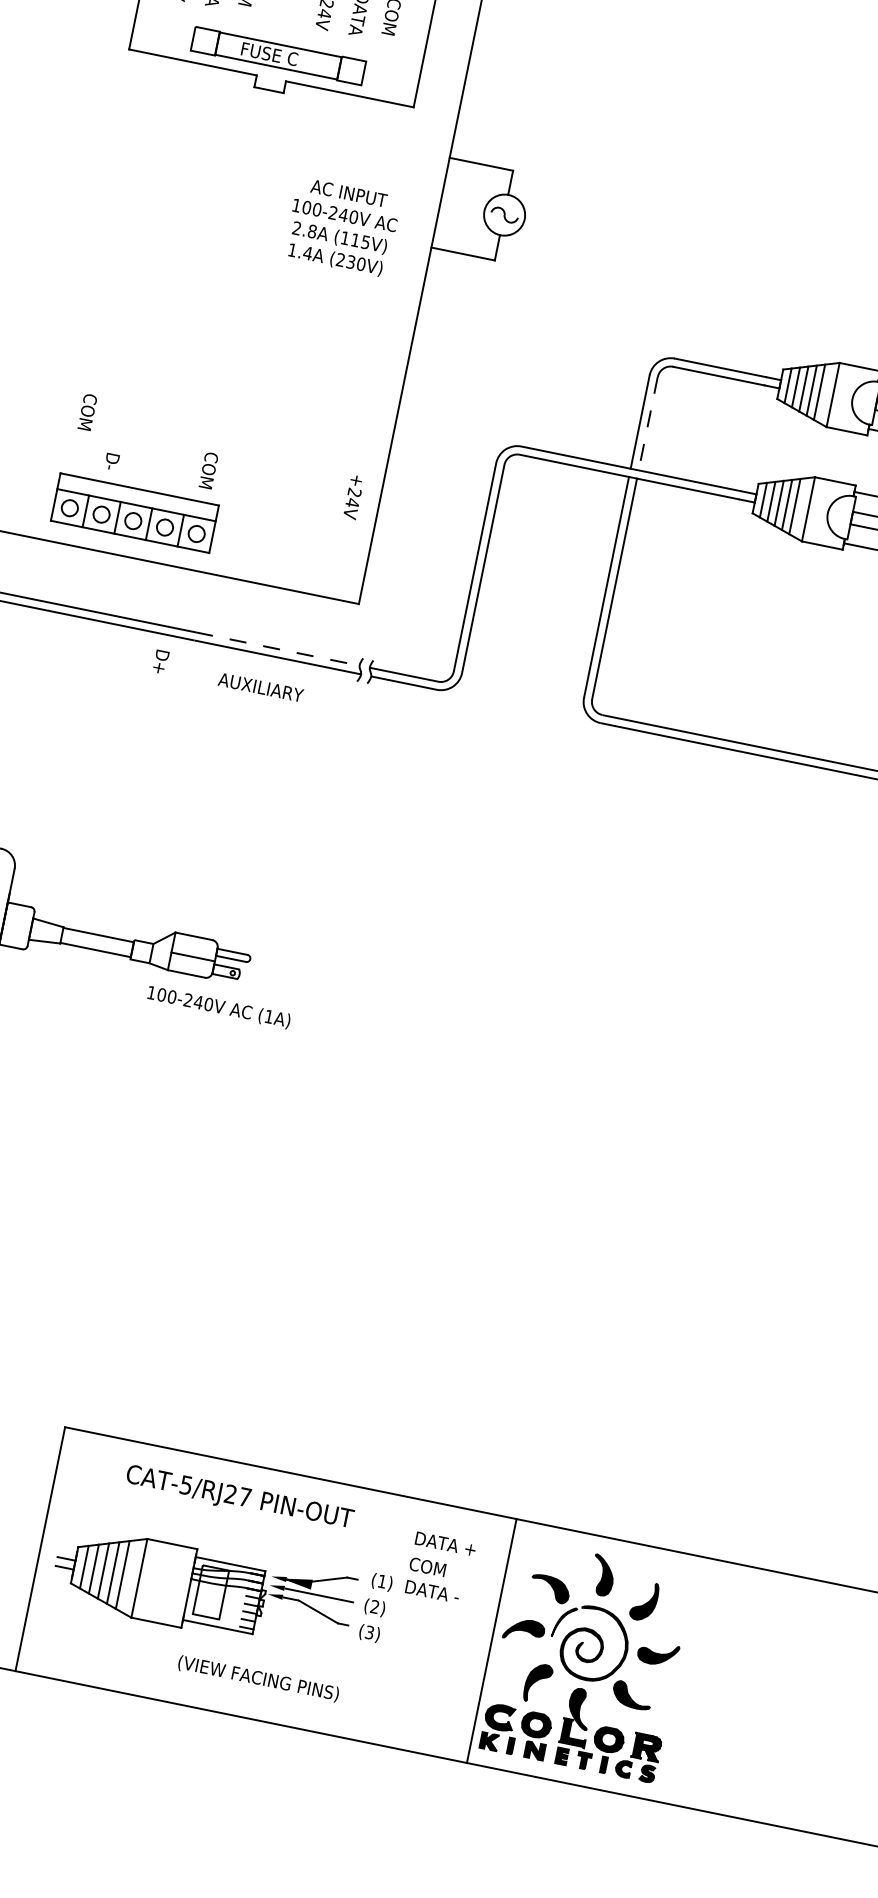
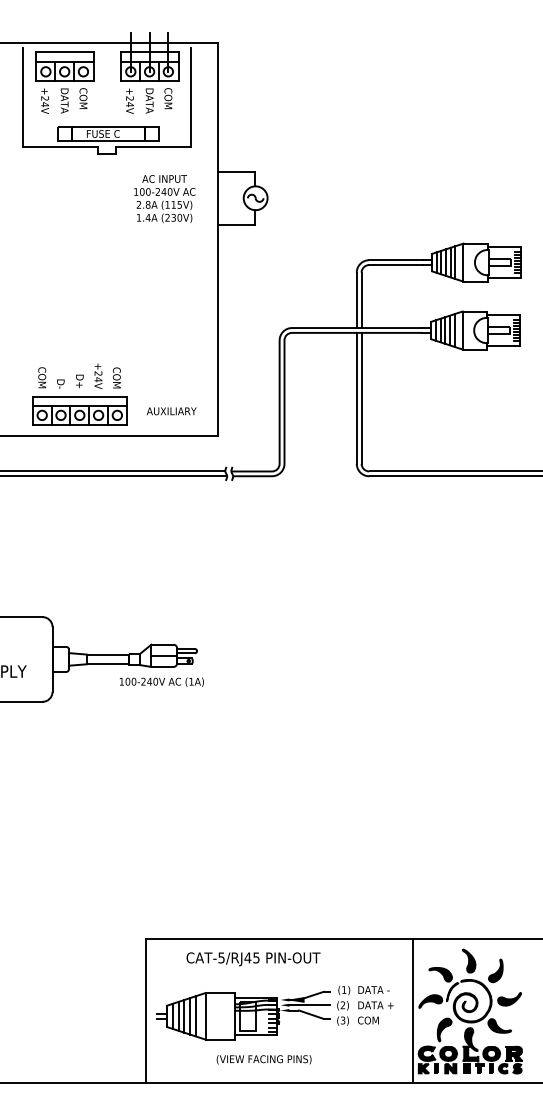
text: (342, 226) -> (164, 198), moved
text: (88, 411) -> (42, 377), moved
line: (648, 423) -> (361, 300), dashed -> solid
text: (354, 495) -> (98, 375), moved
line: (278, 649) -> (177, 471), dashed -> solid
text: (160, 662) -> (79, 381), moved
text: (260, 687) -> (171, 411), moved
text: (218, 1006) -> (161, 681), moved
text: (236, 1494) -> (251, 957), CAT-5/RJ27 -> CAT-5/RJ45
text: (442, 1555) -> (375, 1012), moved
text: (257, 1678) -> (263, 1059), moved

